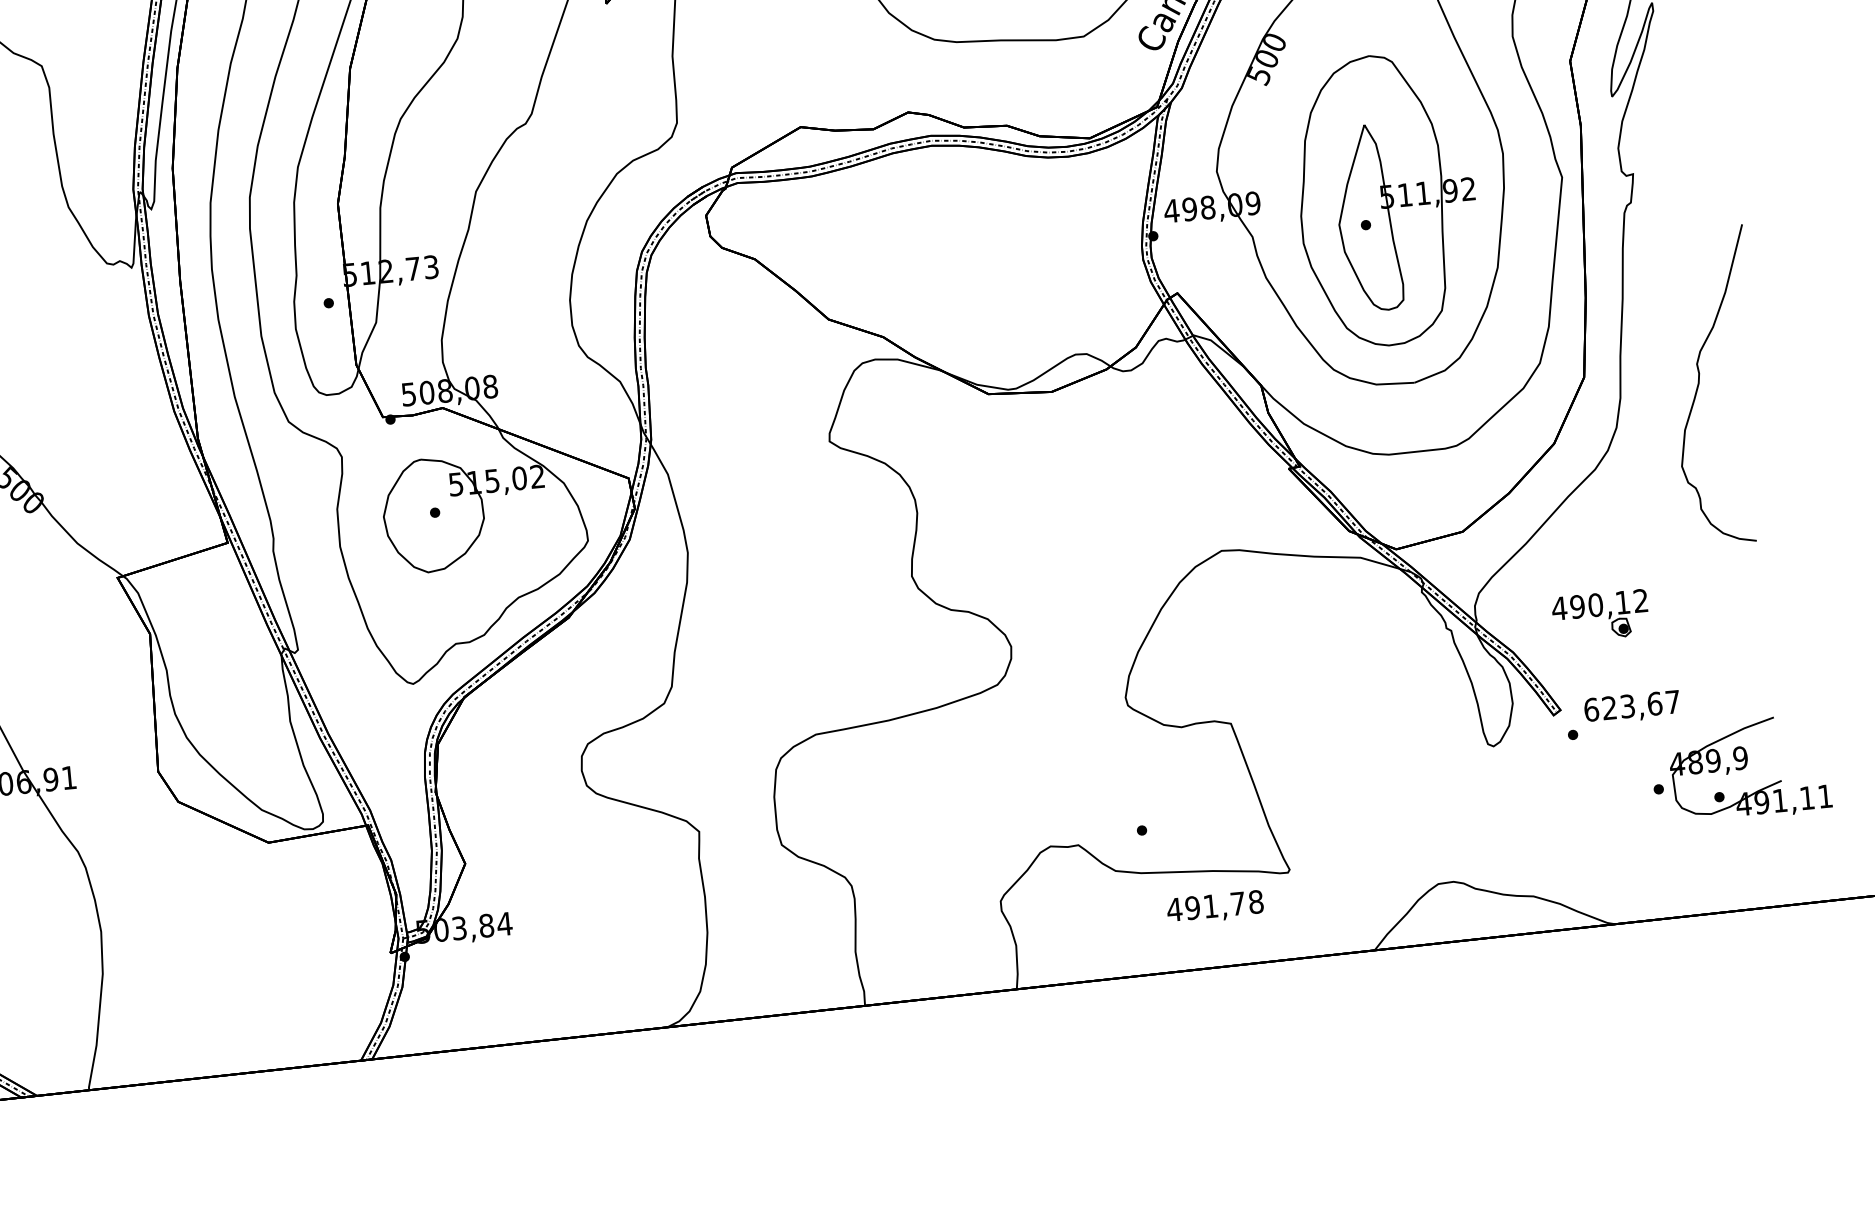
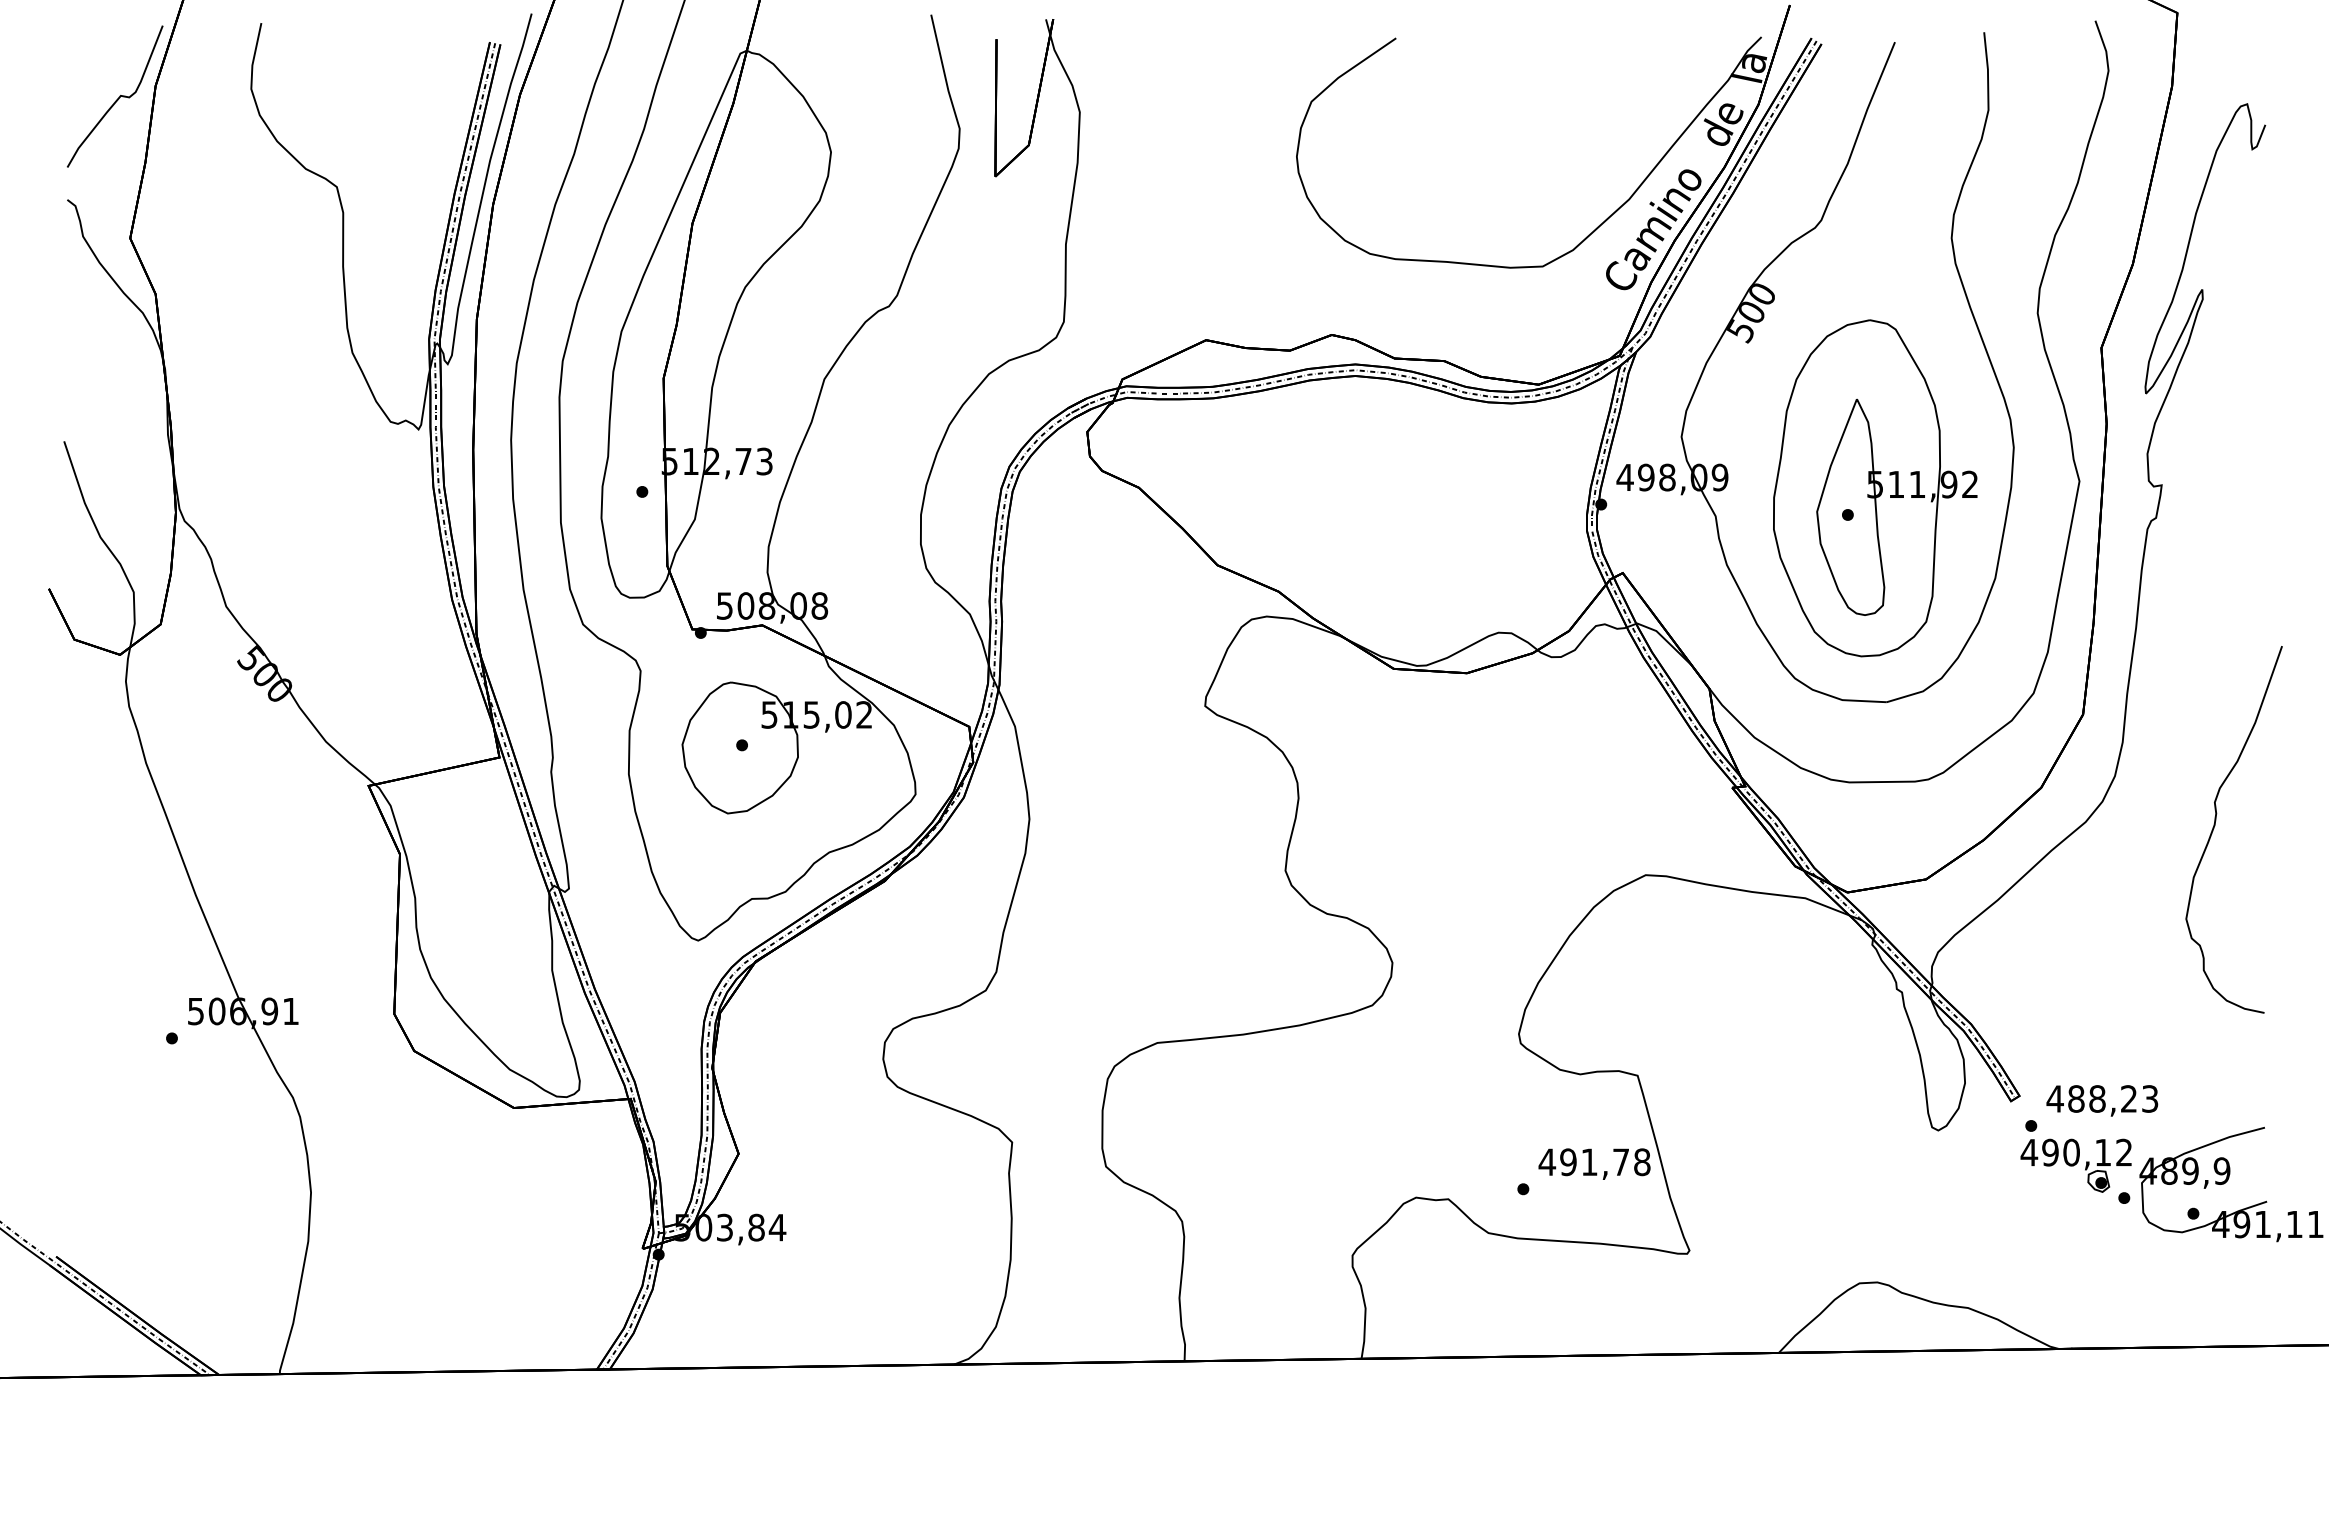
curve: (1699, 383) -> (2215, 825), moved
part: (1600, 615) -> (2075, 1165), moved
text: (1632, 705) -> (2102, 1098), 623,67 -> 488,23
text: (1215, 907) -> (1594, 1163), moved

